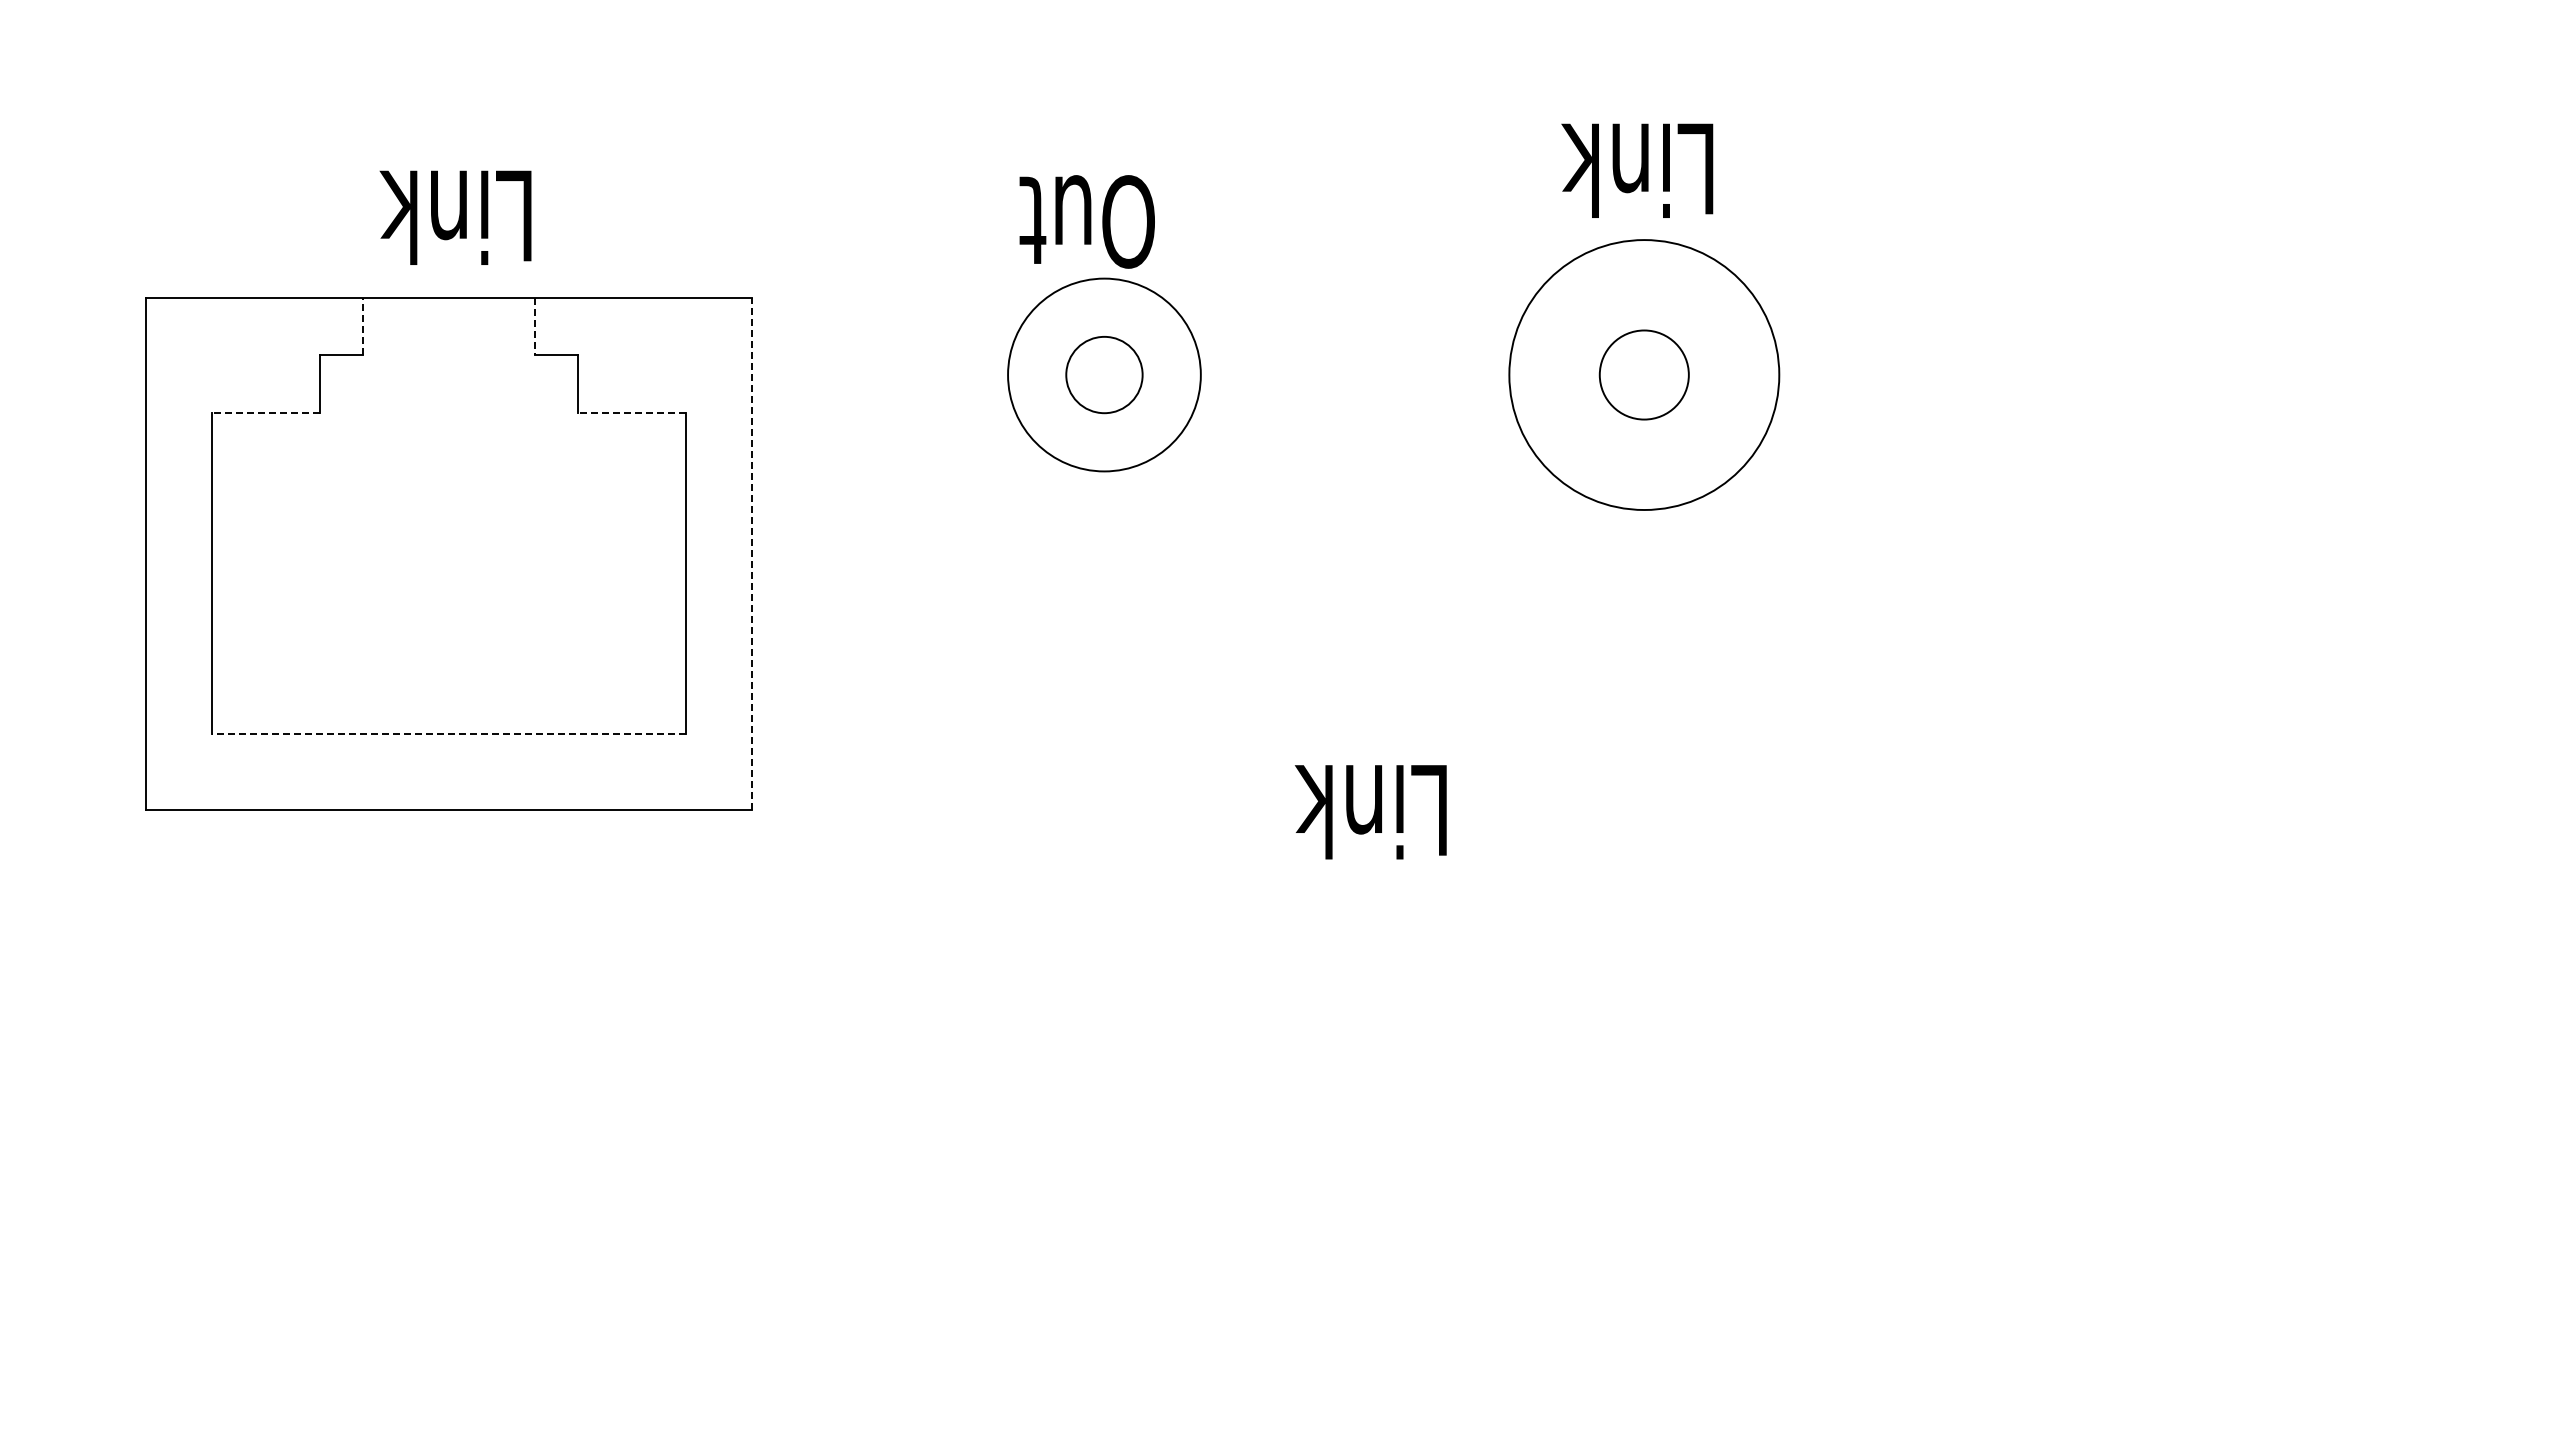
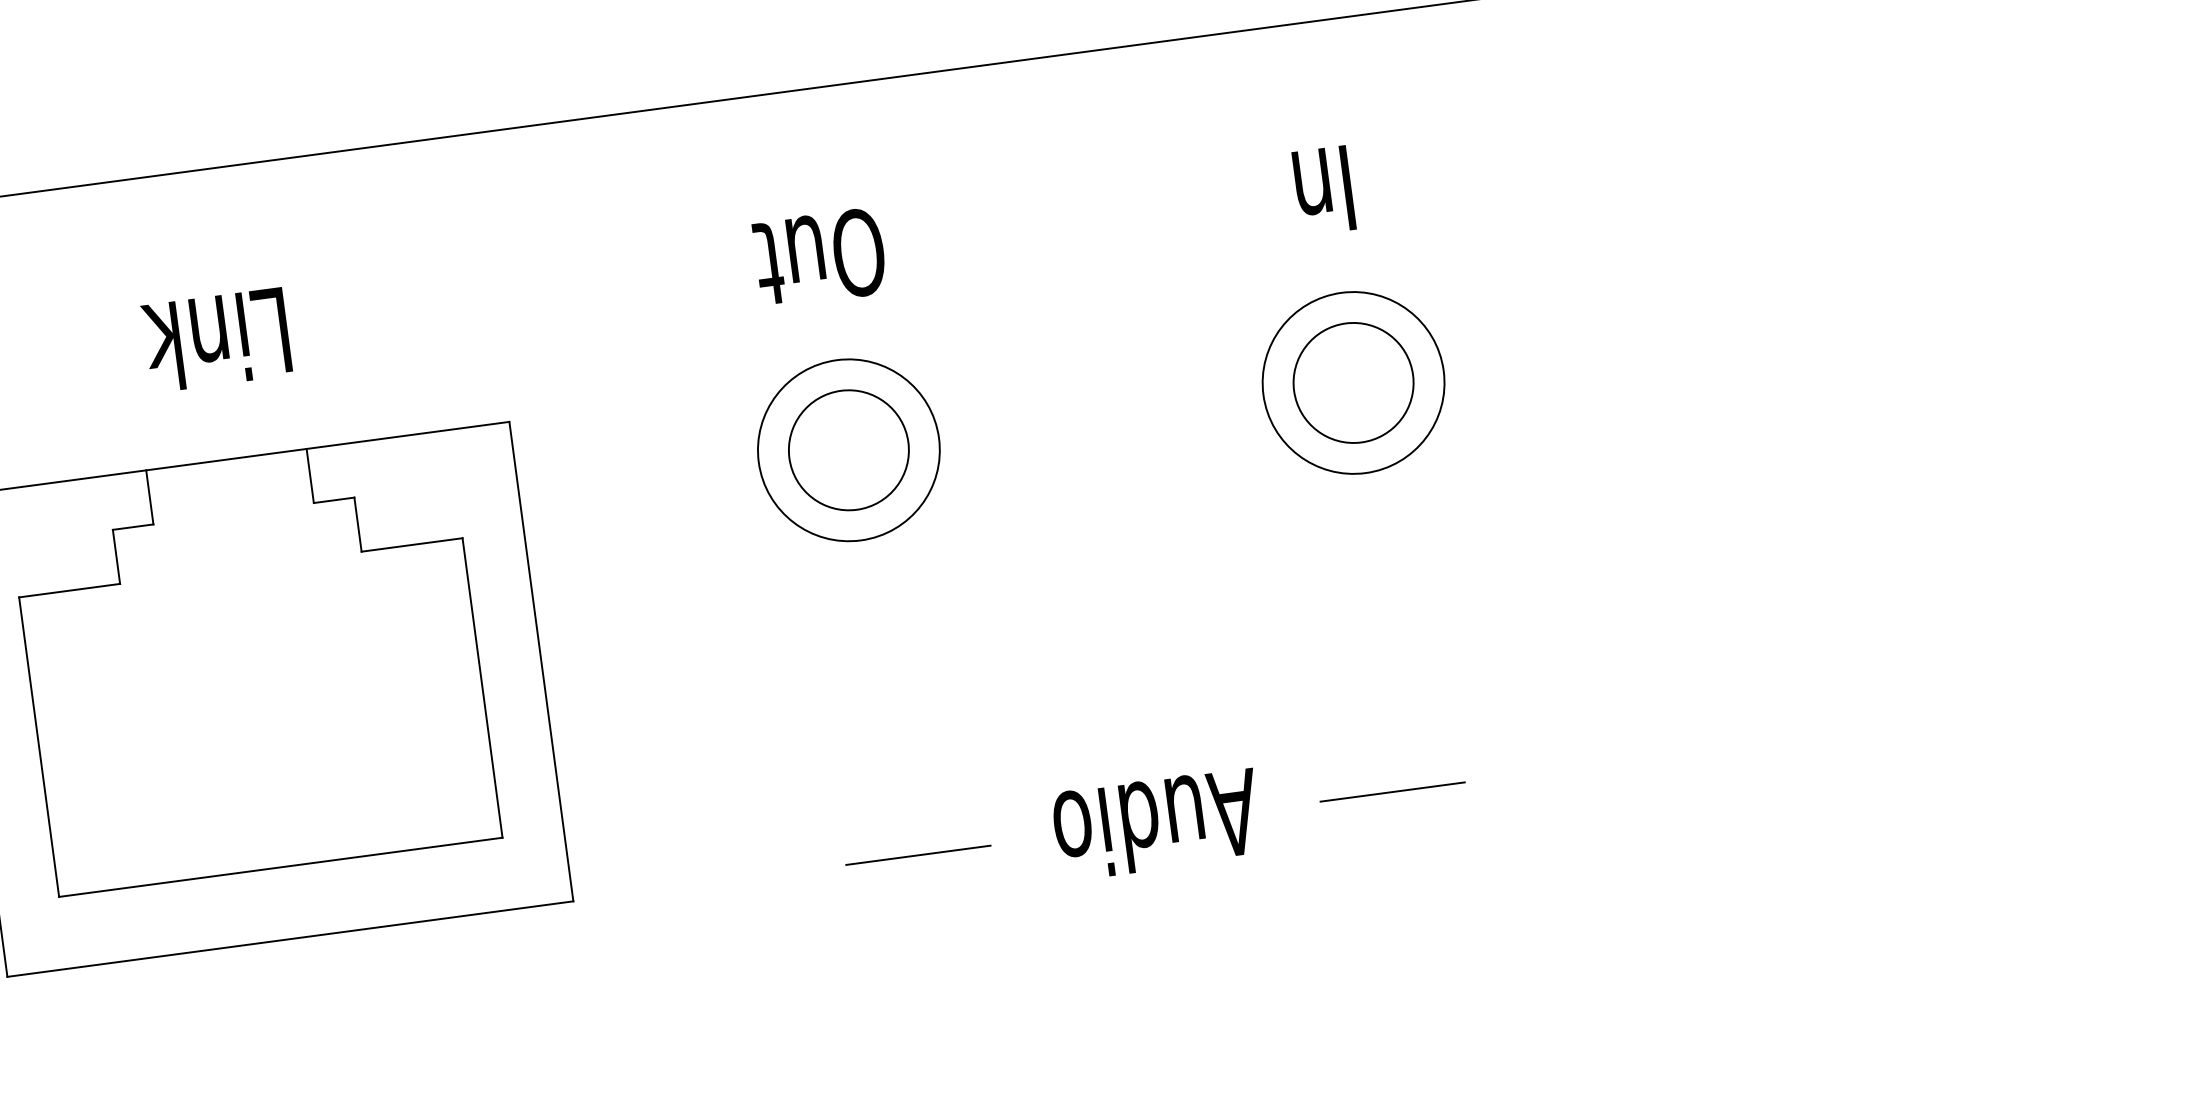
text: (1637, 170) -> (1321, 192), Link -> In
text: (455, 217) -> (216, 340), moved
text: (1086, 221) -> (819, 257), moved
line: (363, 326) -> (150, 497), dashed -> solid
line: (534, 326) -> (310, 476), dashed -> solid
circle: (1104, 374) -> (848, 449), size x1.67
circle: (1643, 374) -> (1352, 382), size x0.71
circle: (1643, 374) -> (1352, 382), size x1.43
line: (265, 413) -> (69, 590), dashed -> solid
line: (632, 413) -> (412, 545), dashed -> solid
line: (751, 553) -> (541, 661), dashed -> solid
line: (448, 733) -> (280, 867), dashed -> solid
line: (1120, 810) -> (918, 855), added
line: (1627, 810) -> (1392, 792), added
text: (1375, 811) -> (1156, 824), Link -> Audio

